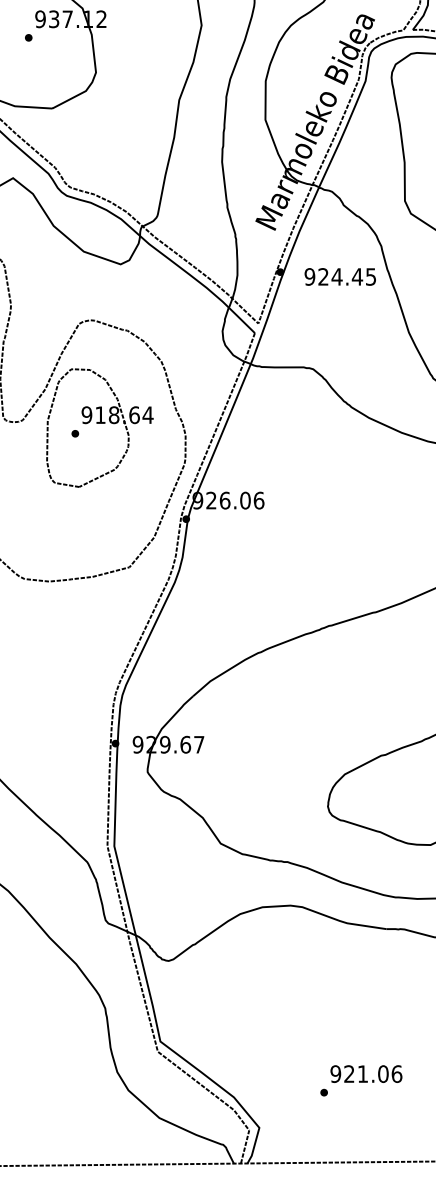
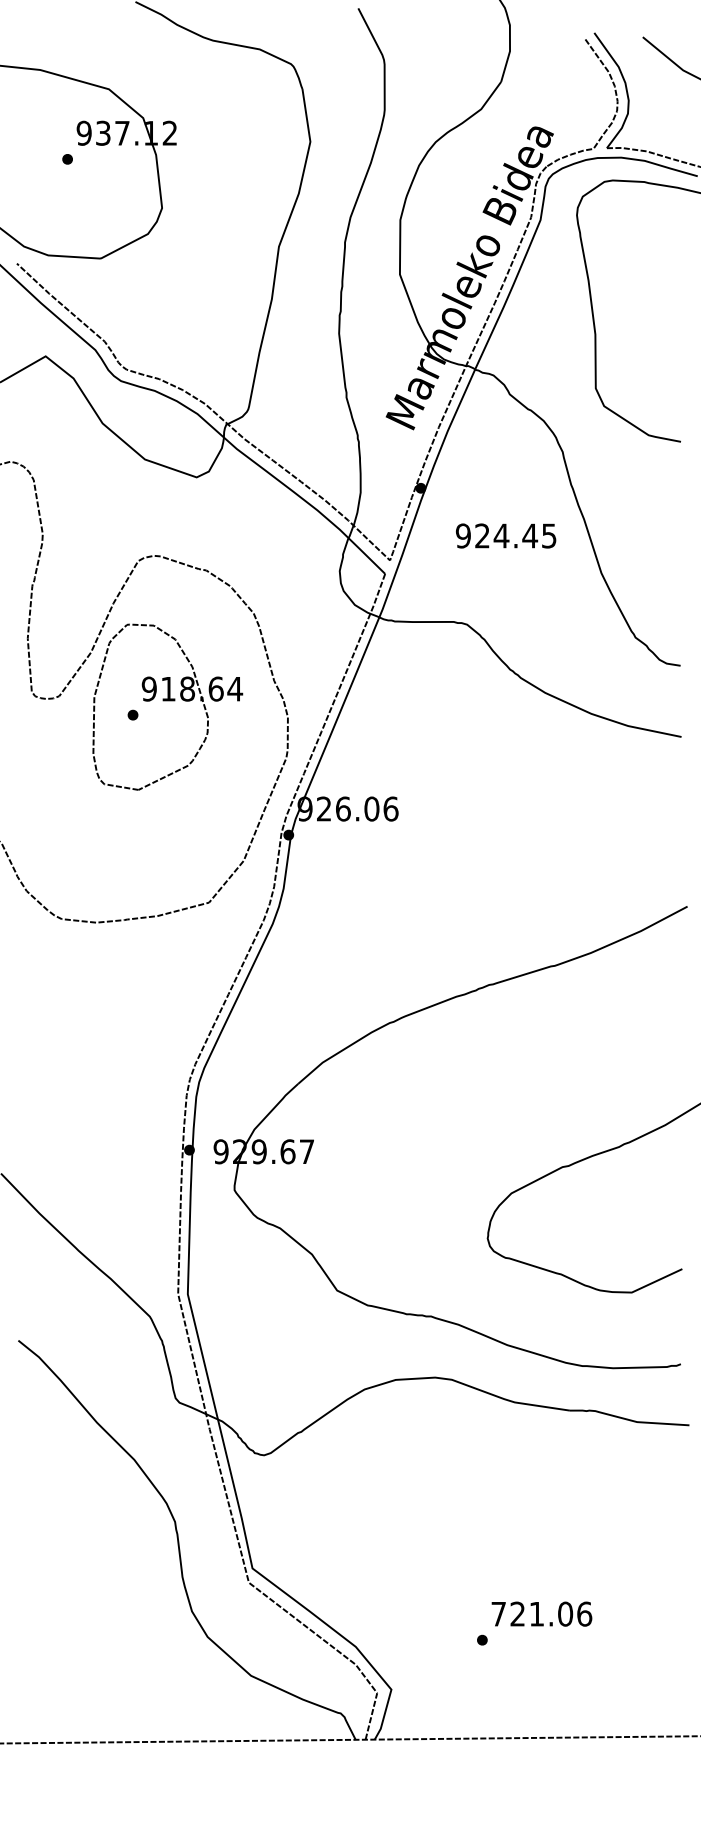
text: (340, 276) -> (506, 535), moved
text: (335, 1073) -> (498, 1613), 921.06 -> 721.06

